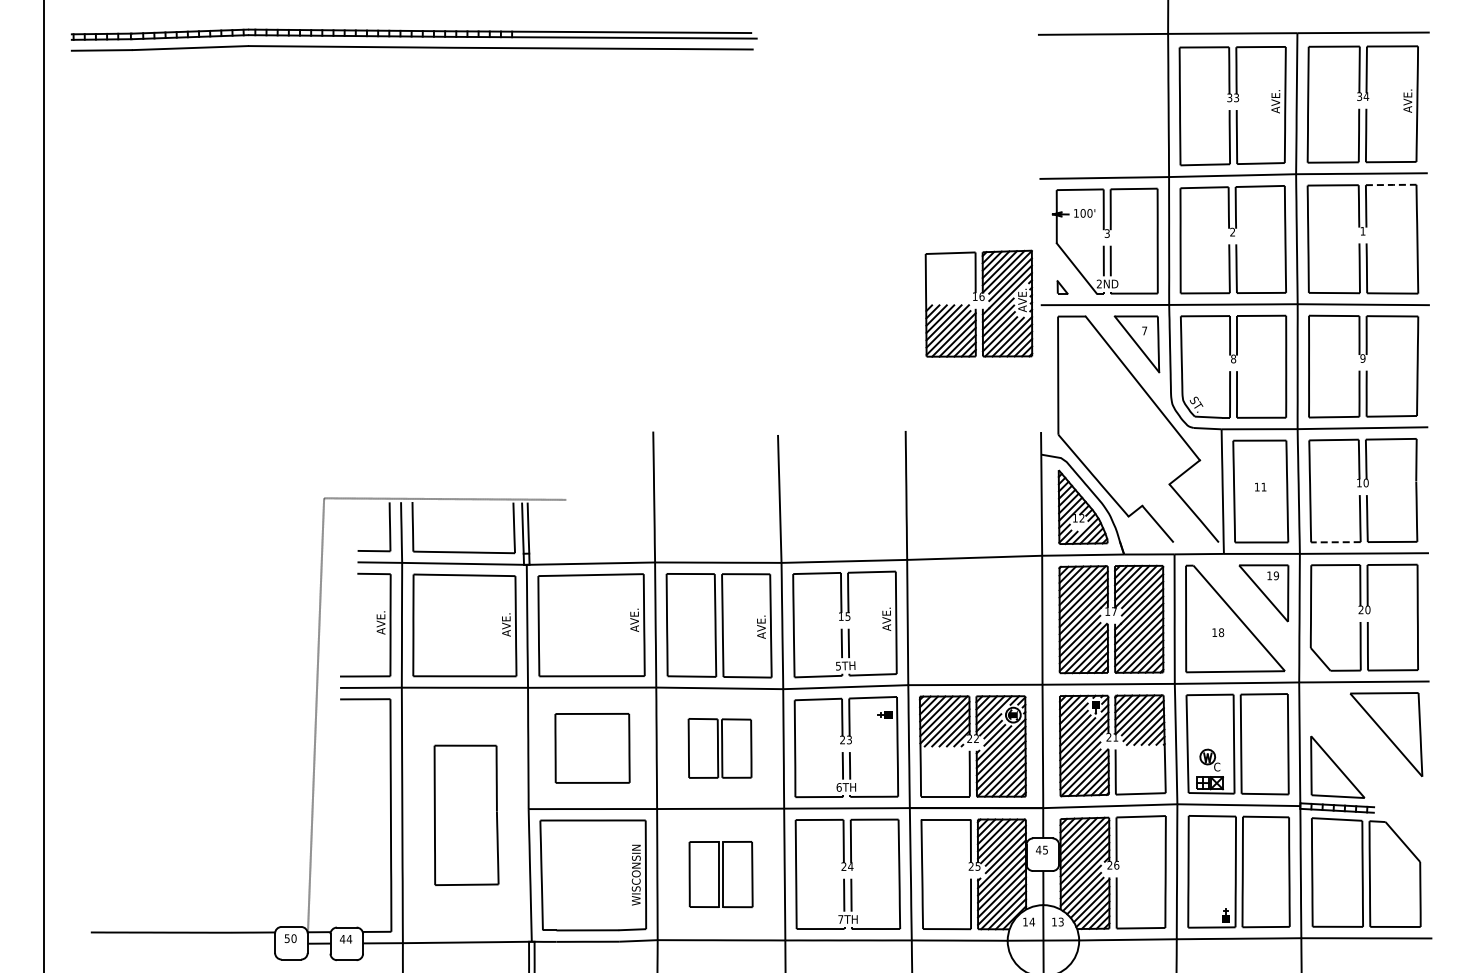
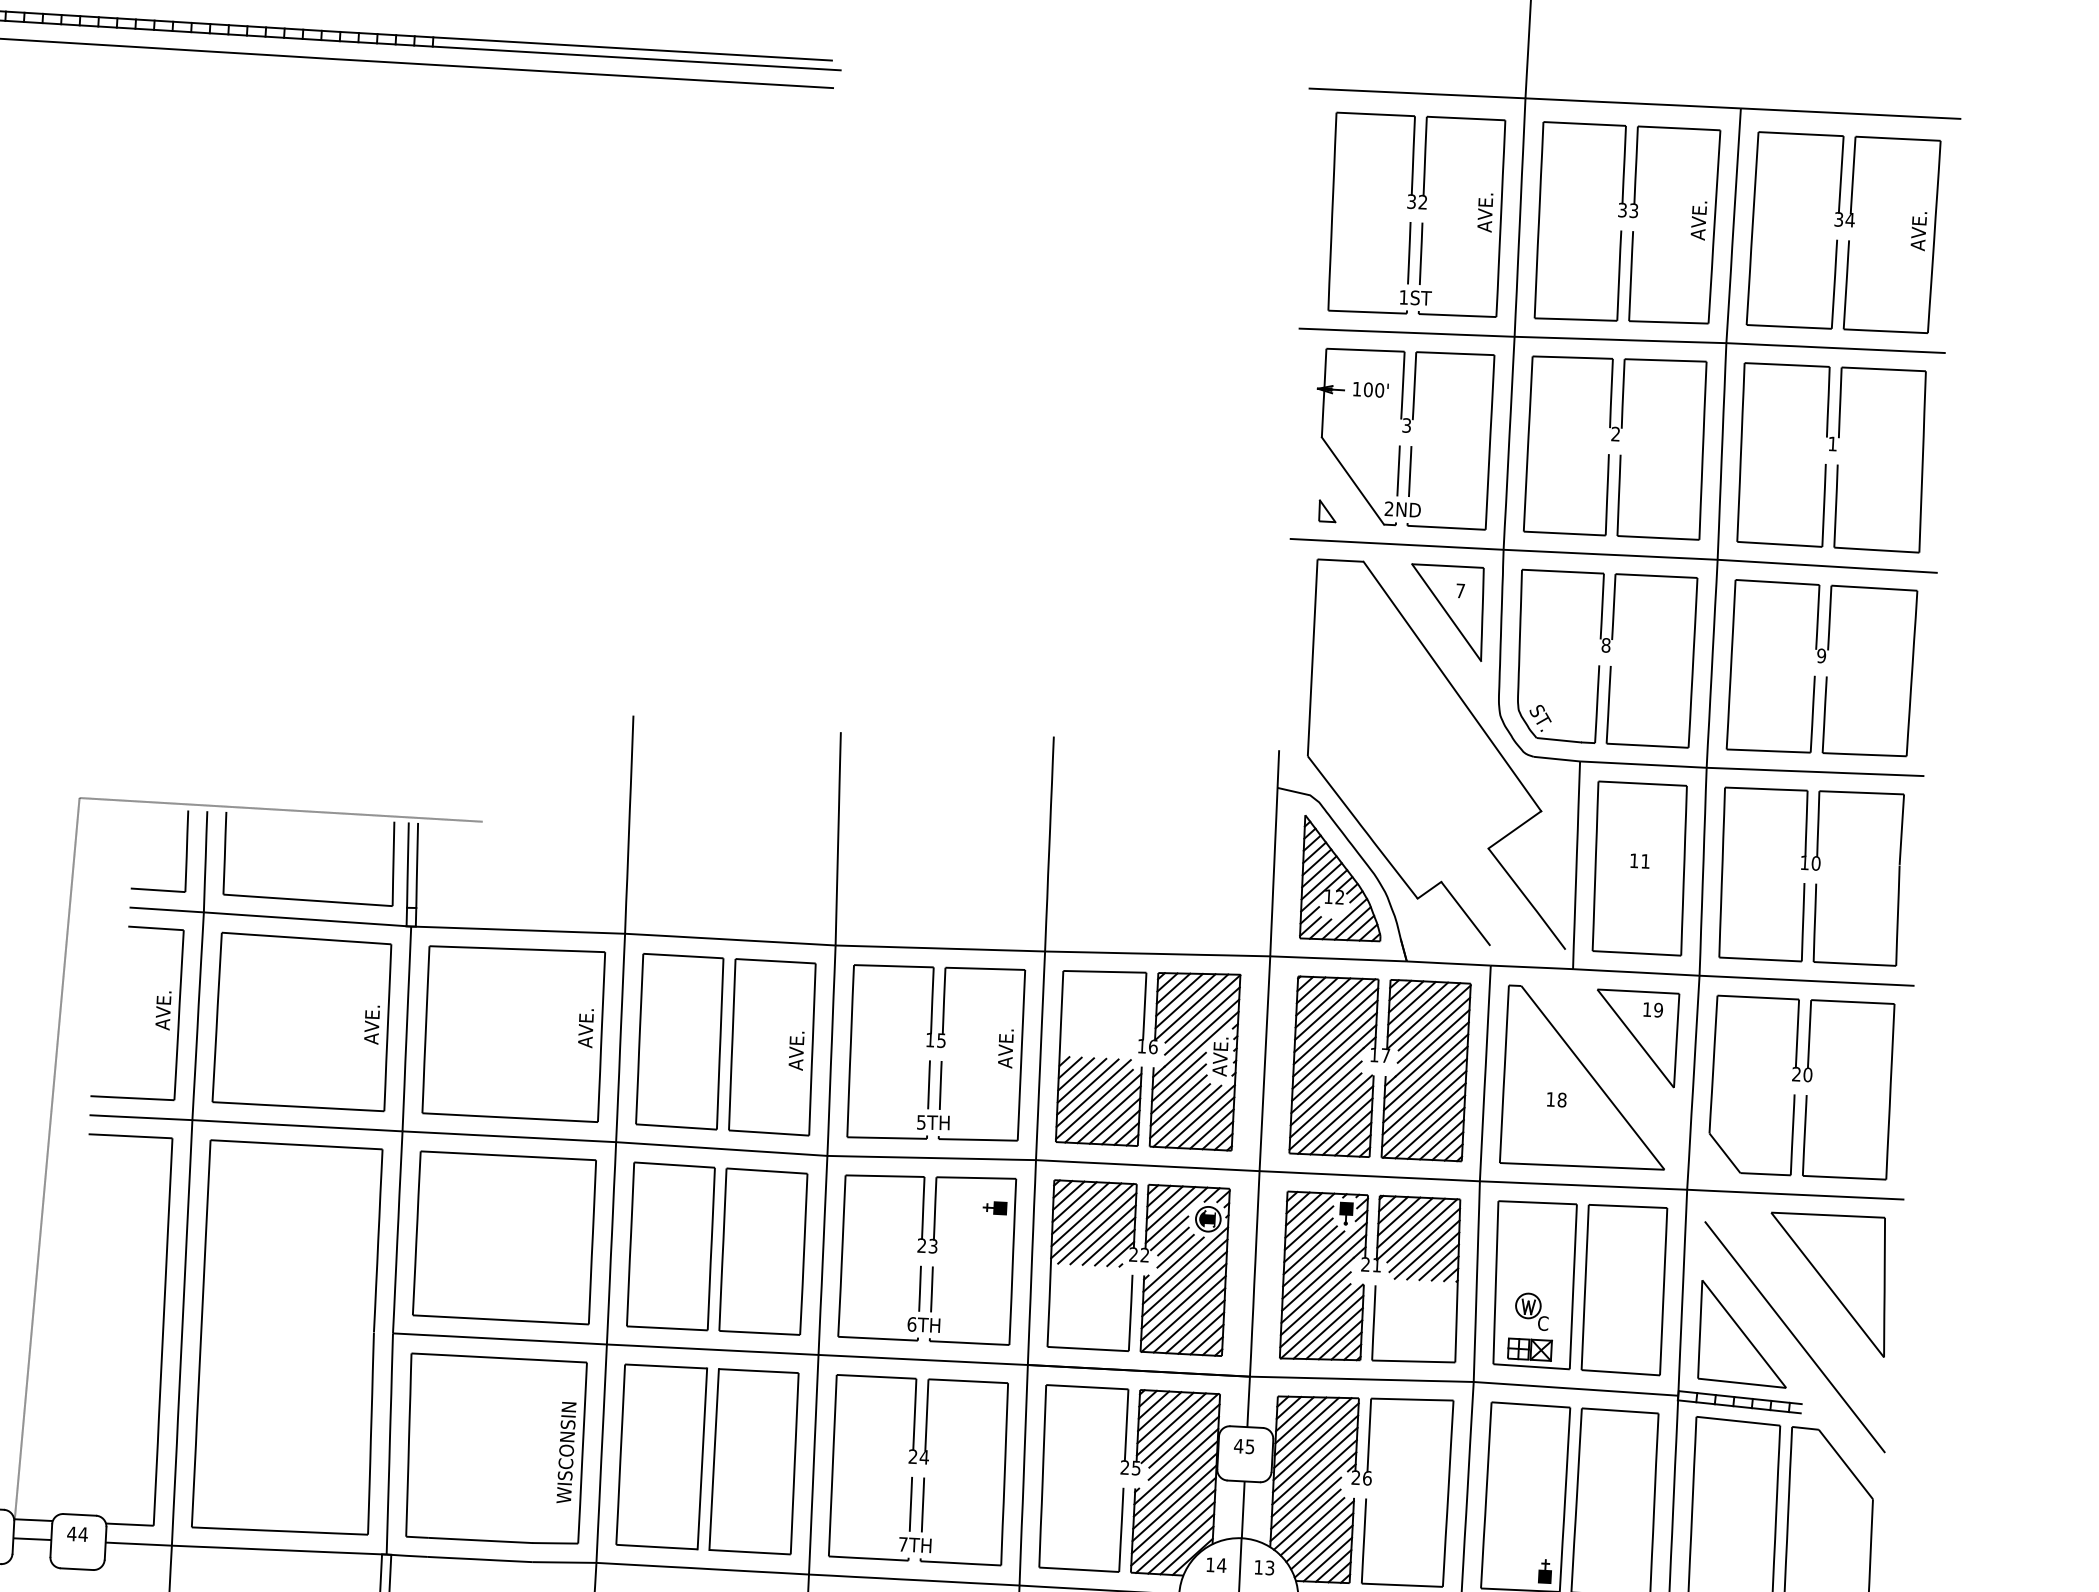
part: (1106, 107) -> (1416, 215), added
line: (1392, 184) -> (1885, 368), dashed -> solid
part: (978, 303) -> (1146, 1057), moved
line: (1335, 542) -> (1759, 959), dashed -> solid
part: (592, 748) -> (504, 1238), size x1.43
part: (719, 748) -> (716, 1249), size x1.67
line: (1368, 767) -> (1795, 1337), added
part: (466, 815) -> (288, 1338), size x1.67
part: (720, 874) -> (706, 1459), size x1.67

